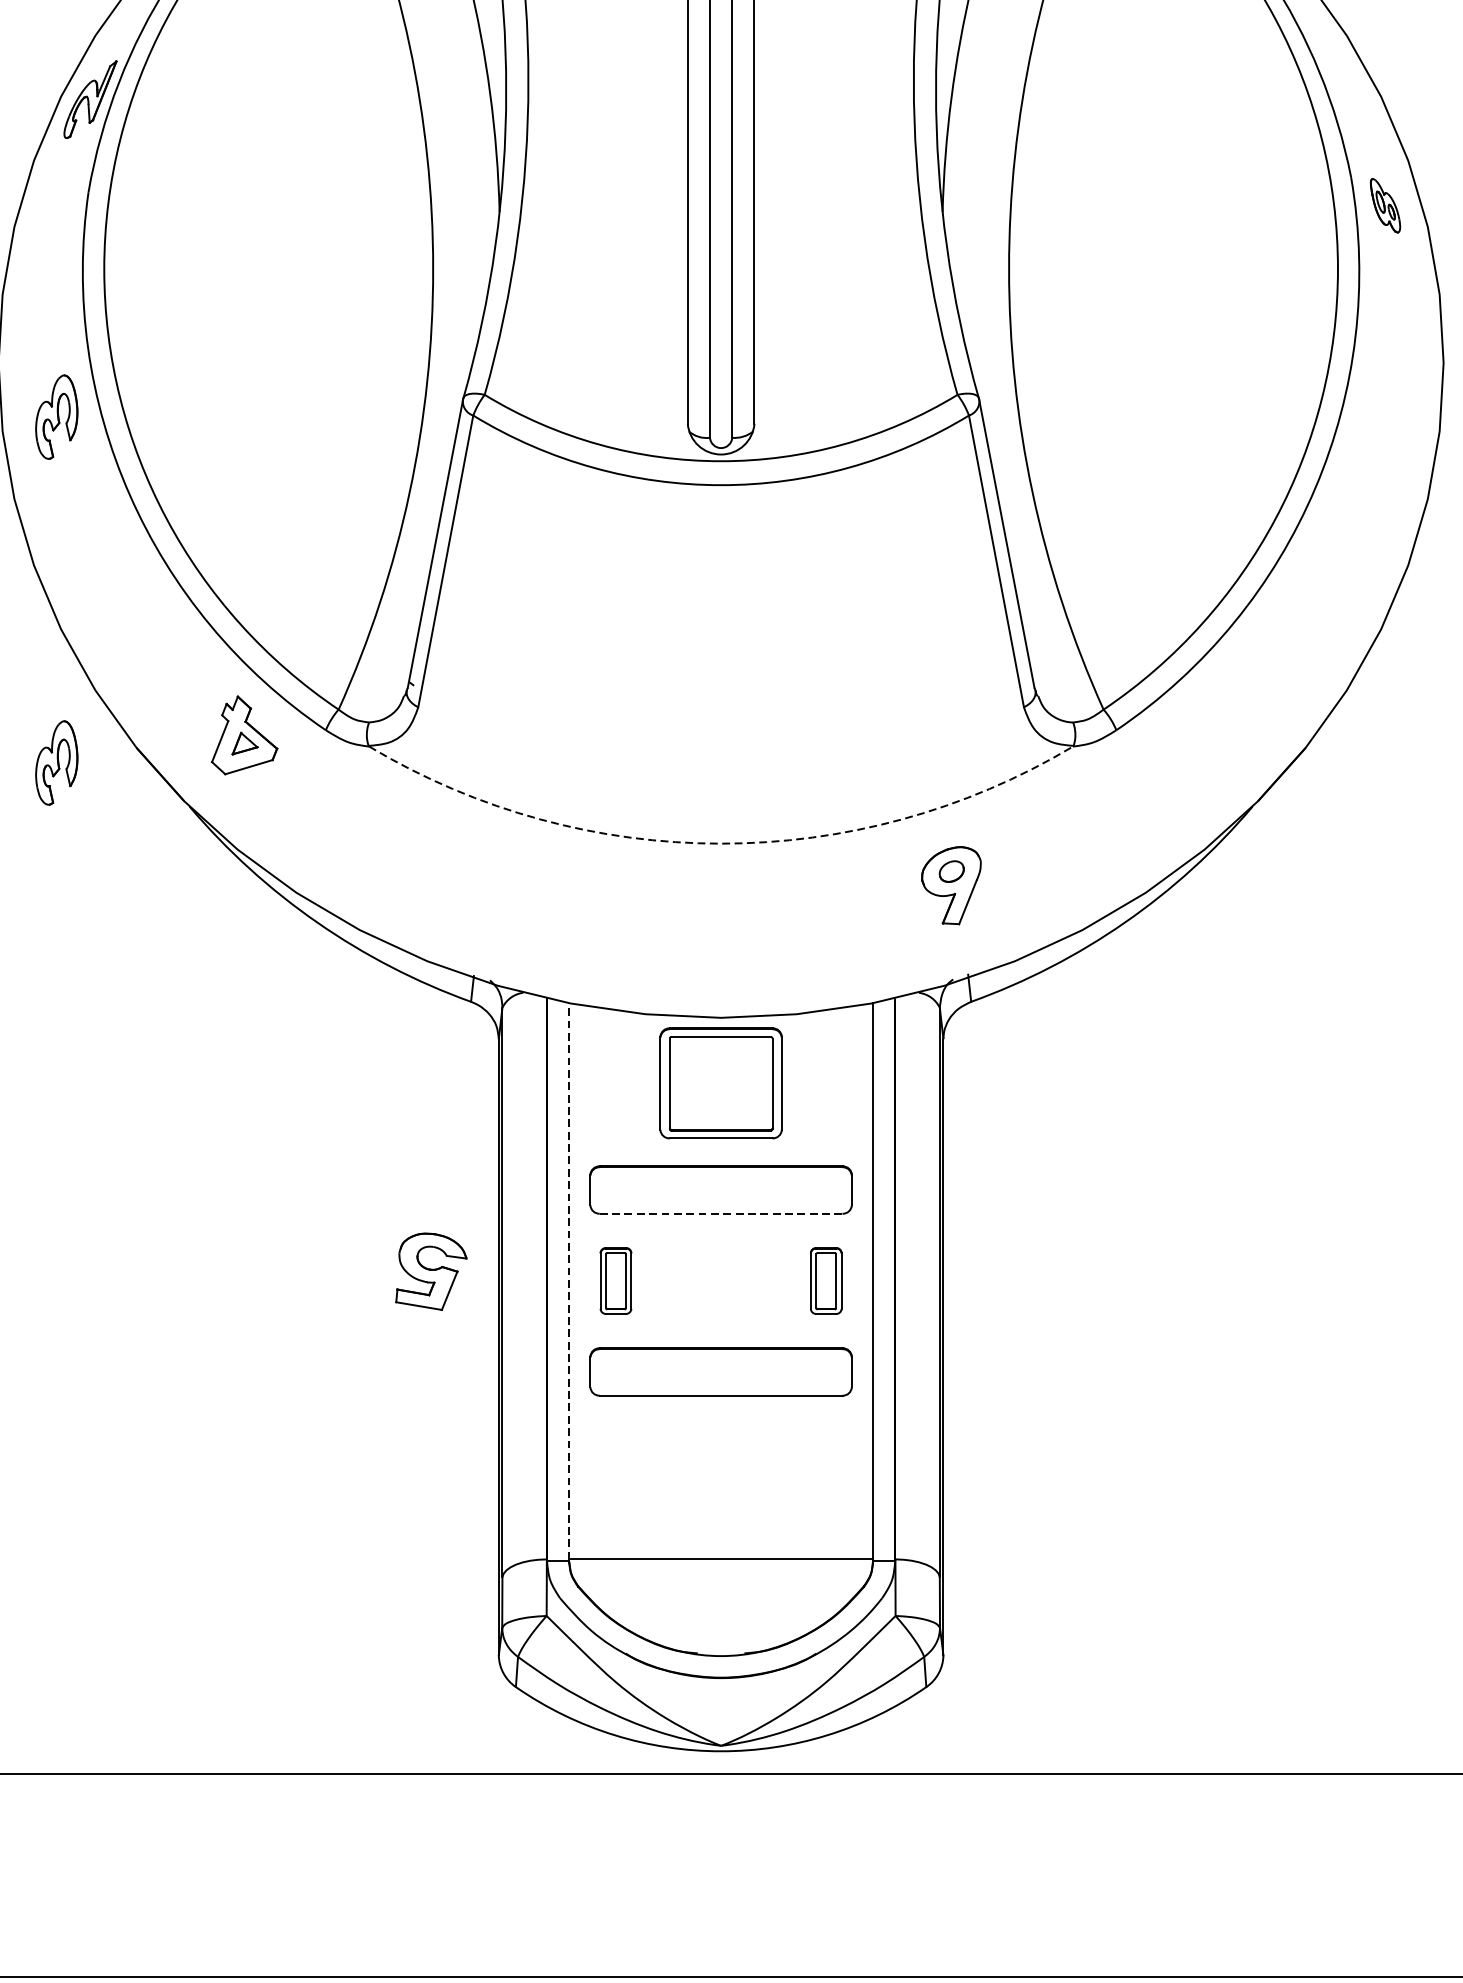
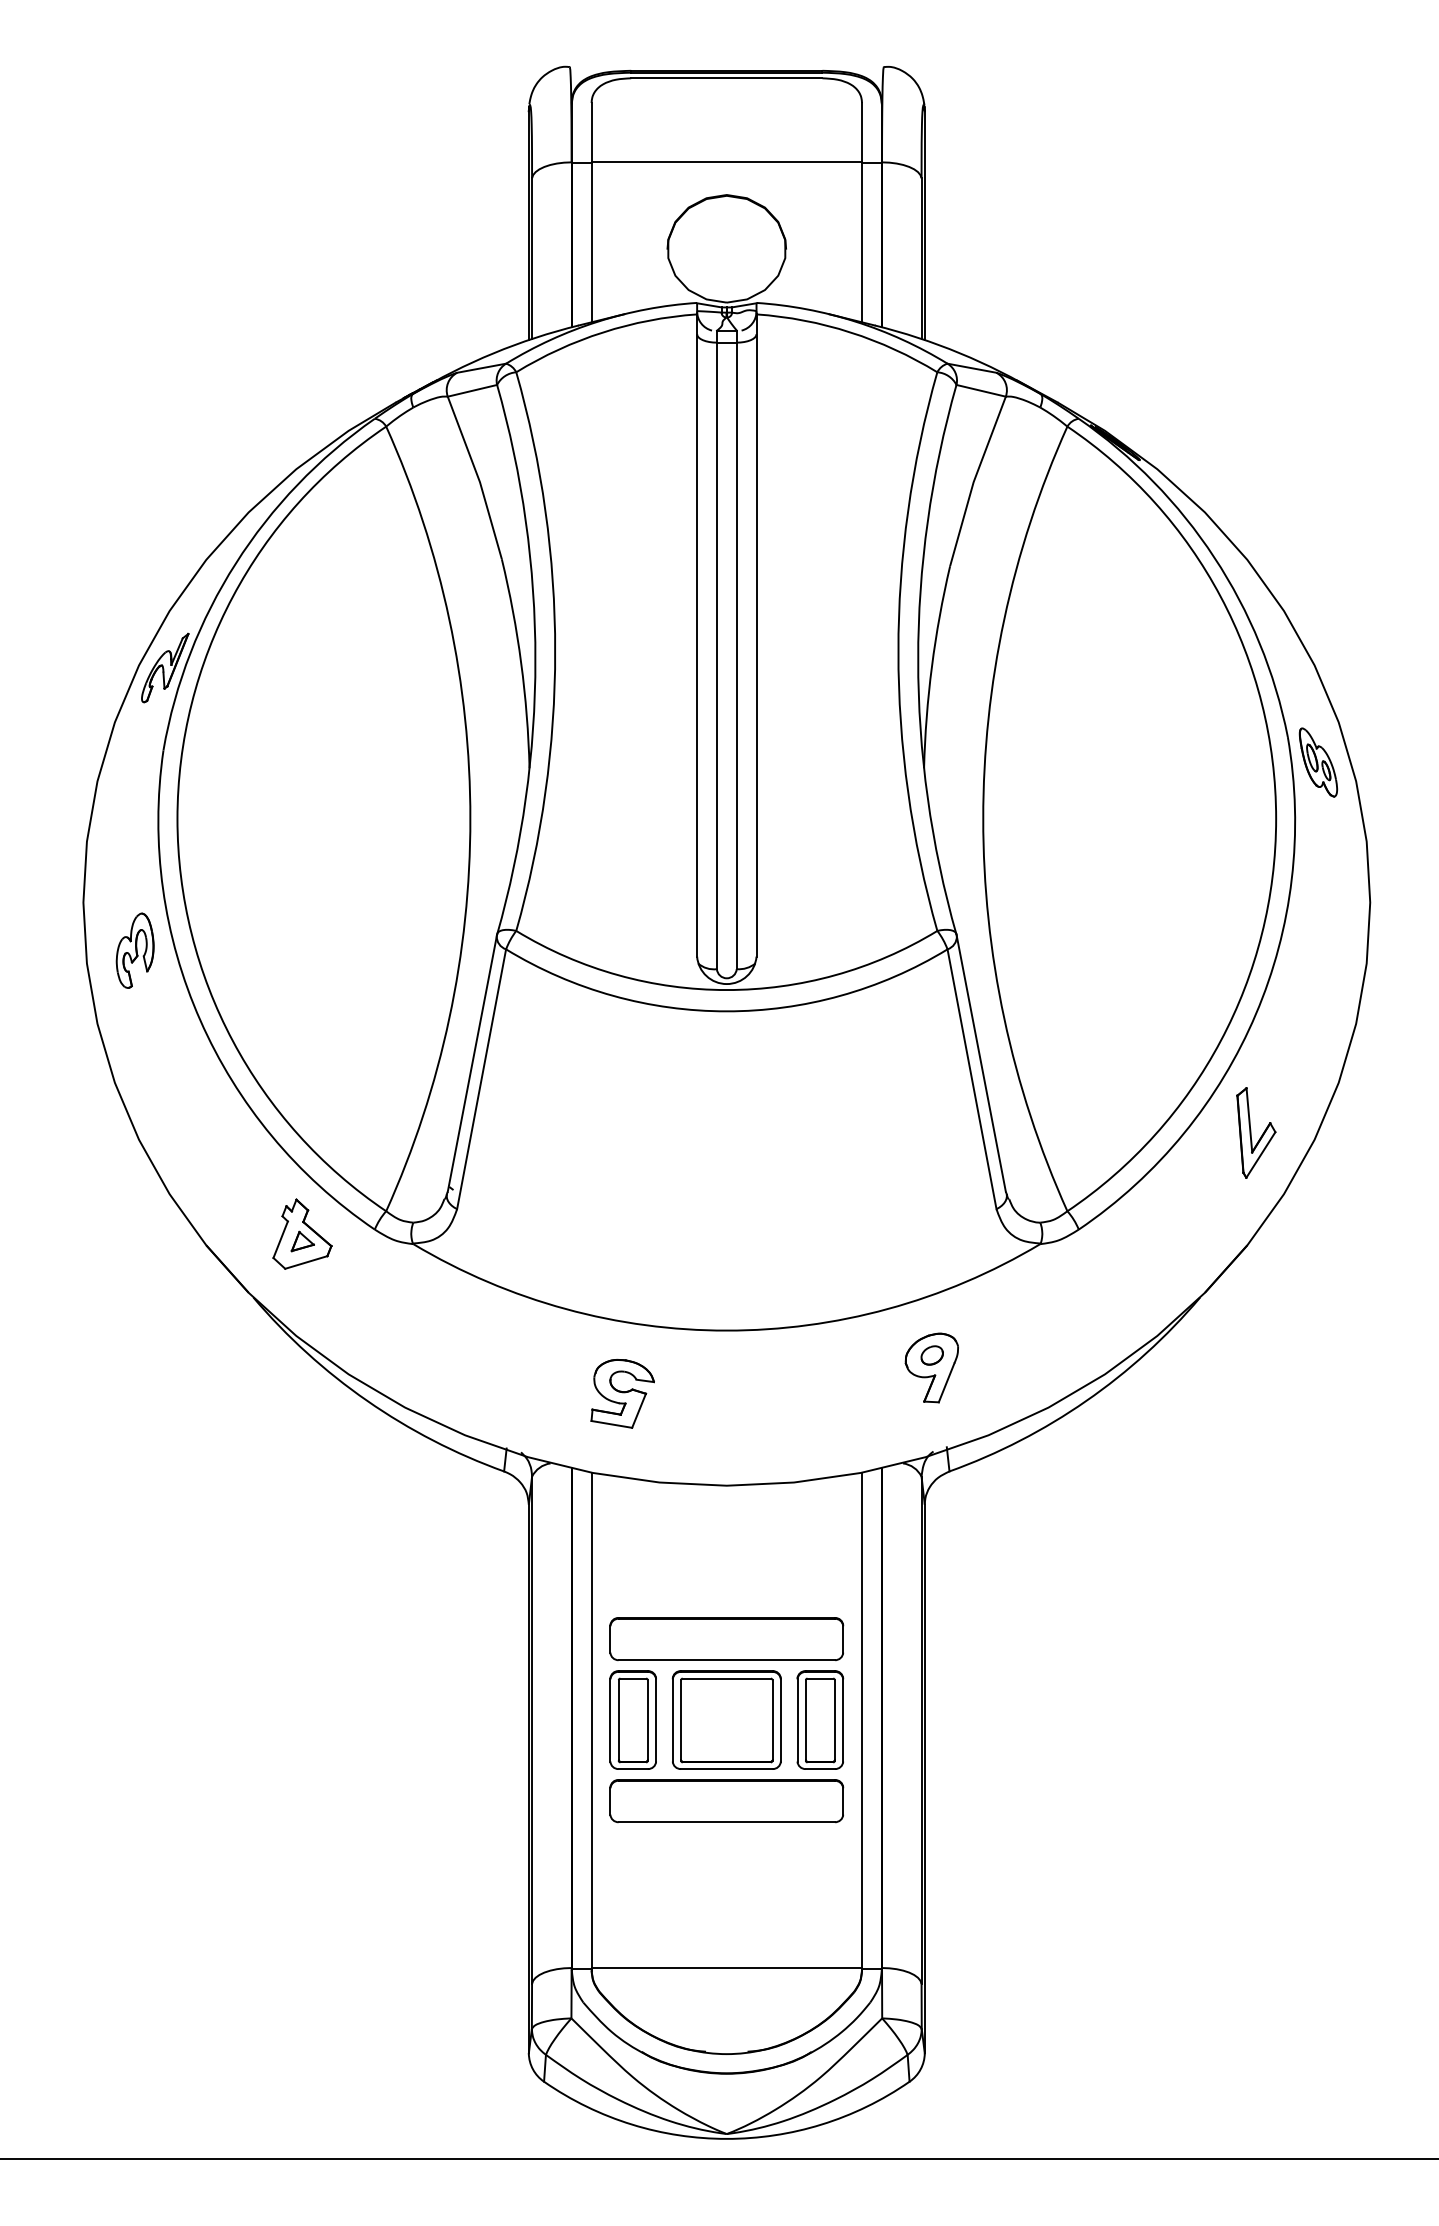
part: (1385, 205) -> (1318, 762), size x1.43
part: (1315, 621) -> (1256, 1132), added
part: (56, 762) -> (134, 1258), removed
arc: (720, 843) -> (726, 1330), dashed -> solid
part: (720, 1082) -> (726, 1719), moved
line: (721, 1214) -> (727, 1660), dashed -> solid
part: (431, 1271) -> (622, 1393), moved
part: (615, 1280) -> (632, 1719), size x1.67
part: (826, 1280) -> (820, 1719), size x1.67
line: (569, 1281) -> (591, 1720), dashed -> solid

